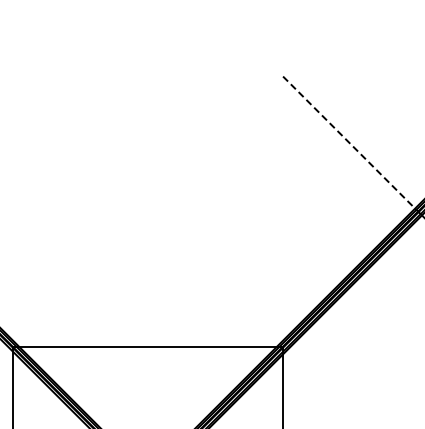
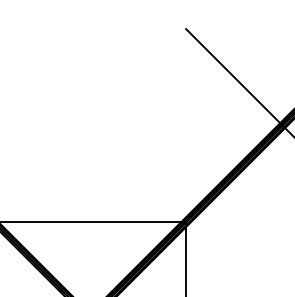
line: (350, 144) -> (234, 77), dashed -> solid

